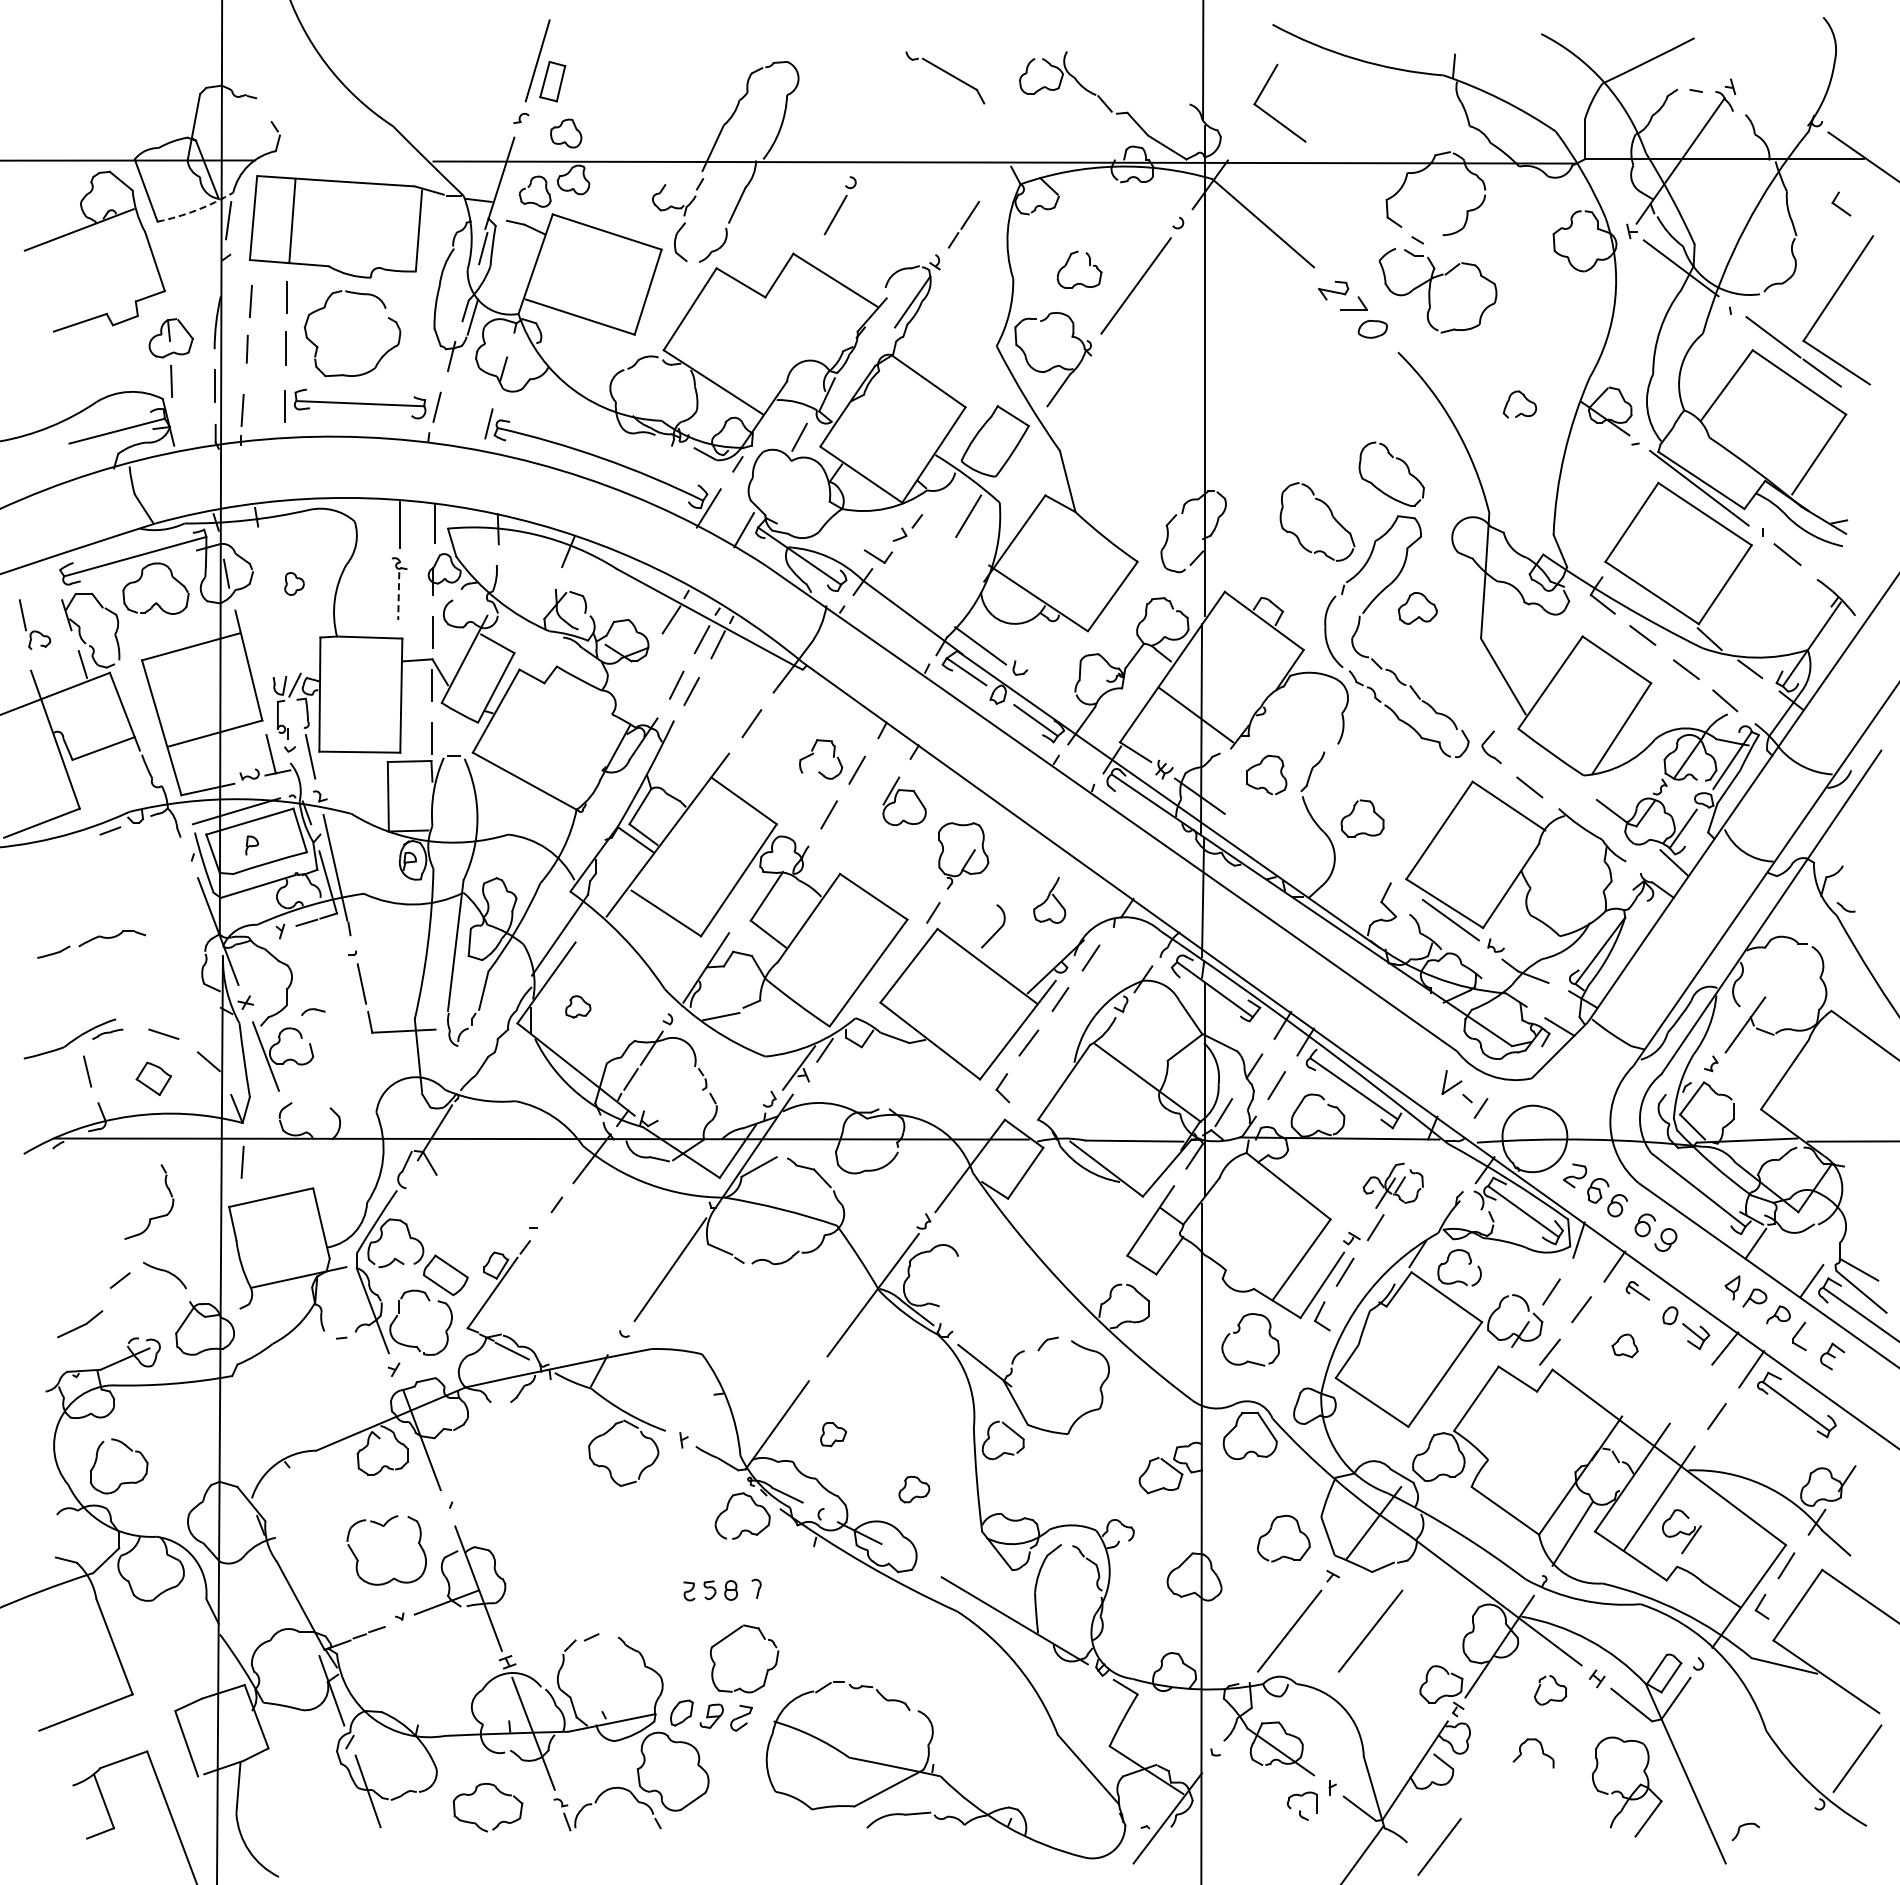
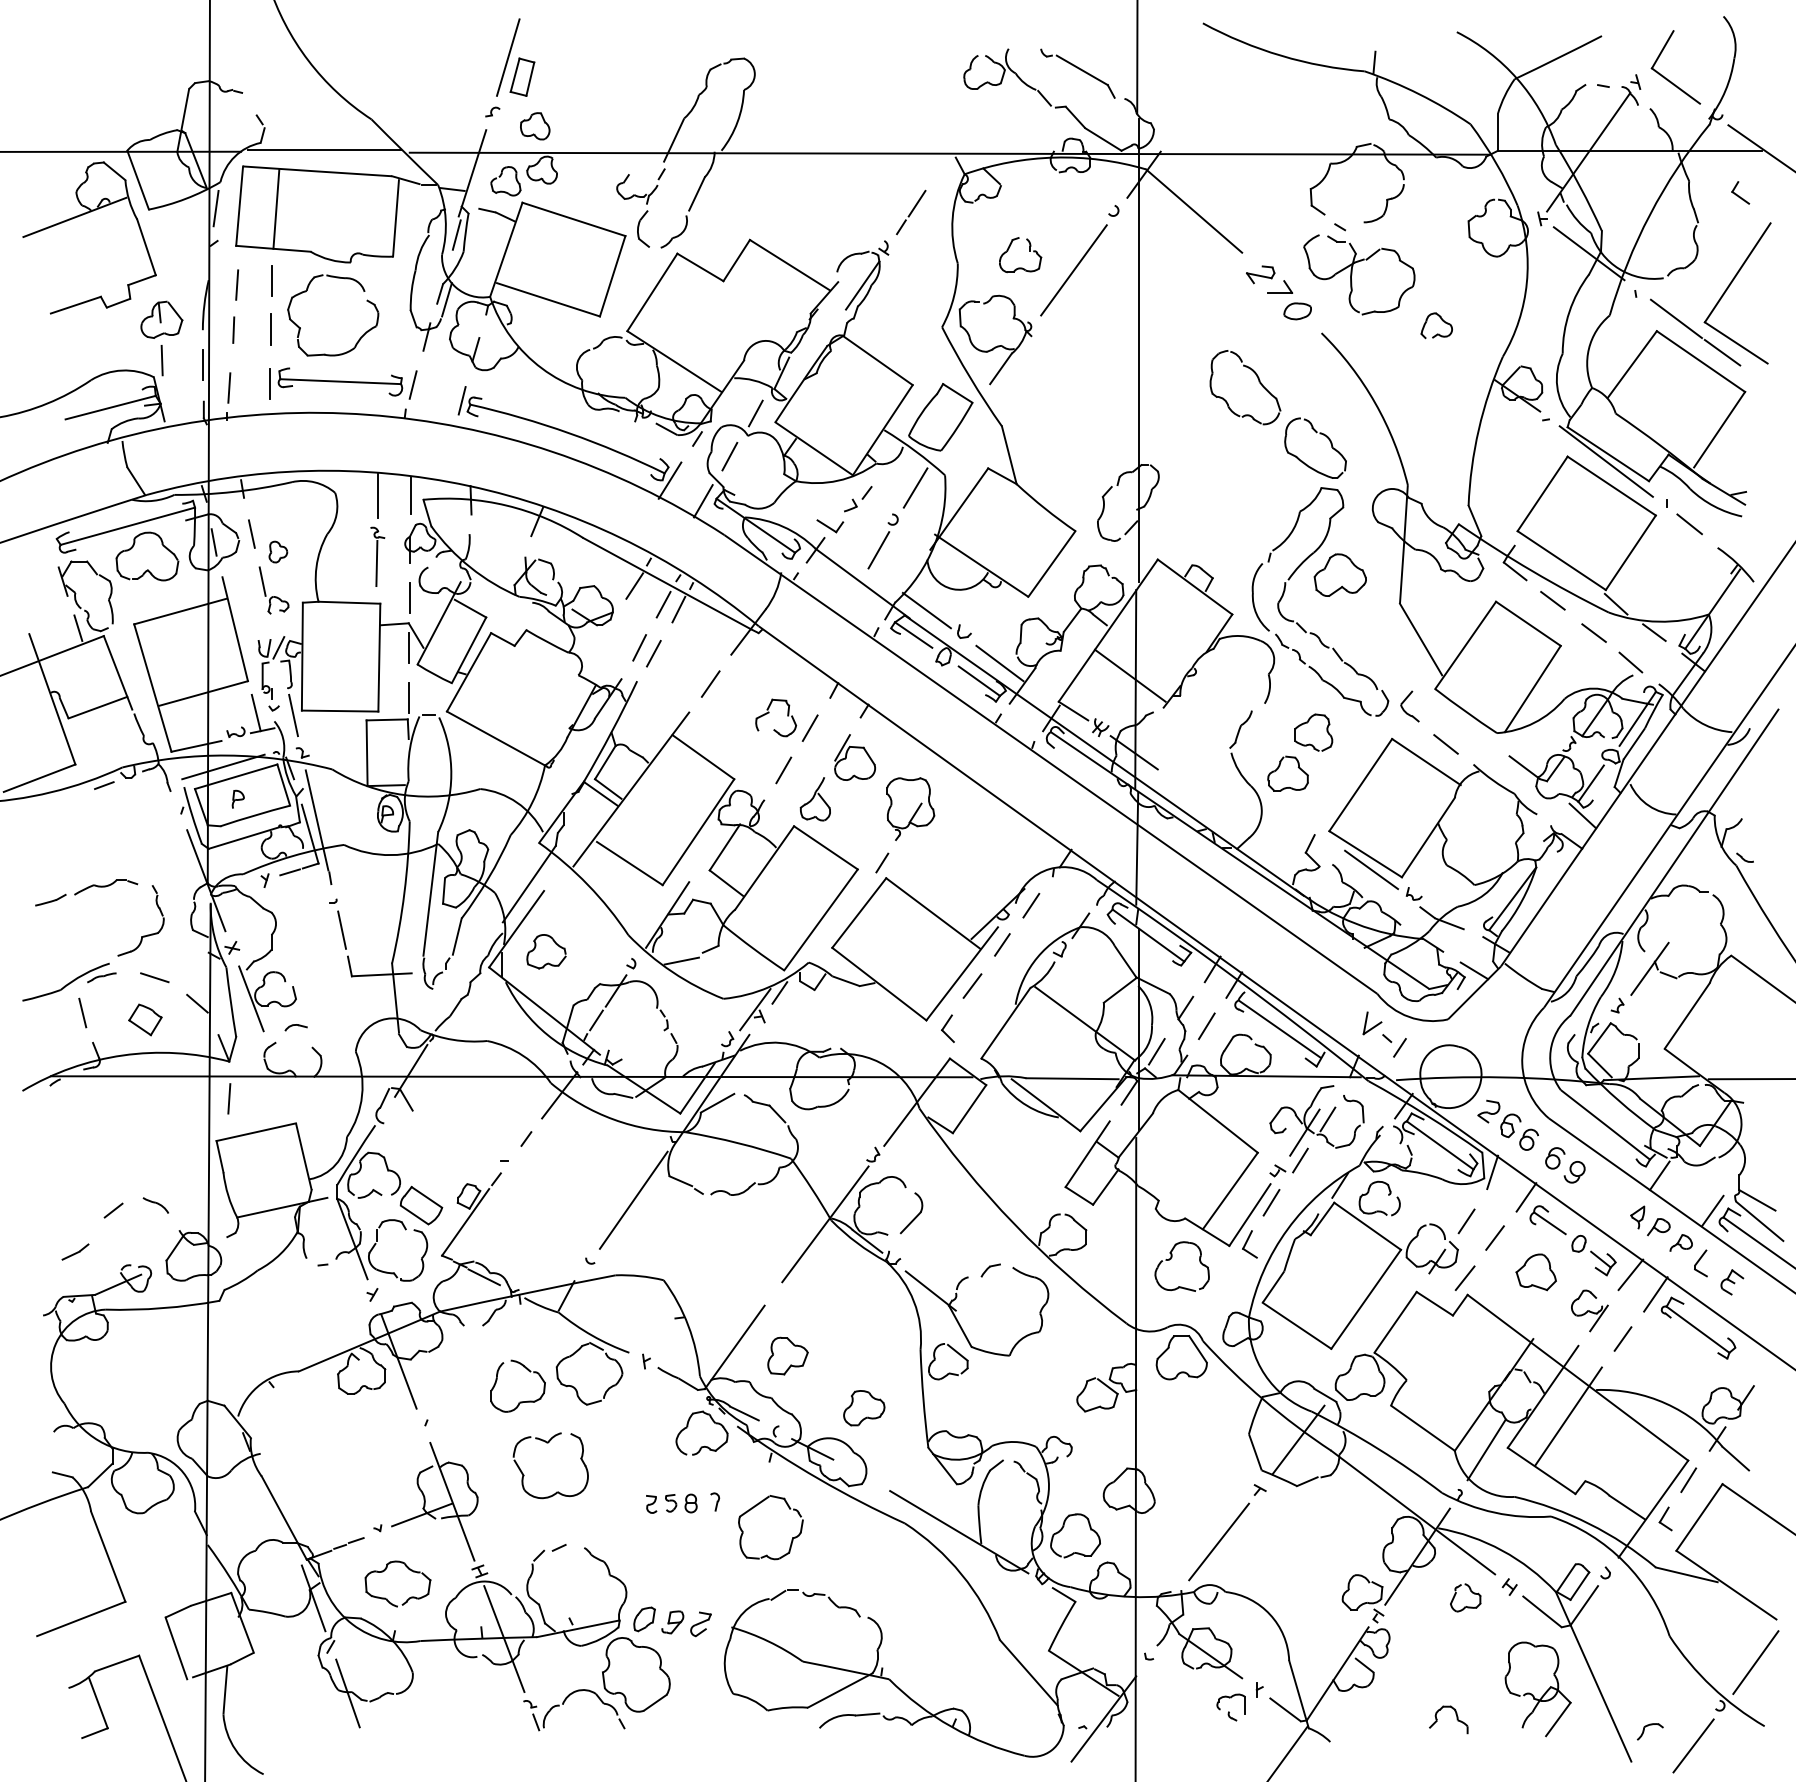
part: (945, 77) -> (1078, 73), moved
part: (1270, 114) -> (1667, 78), moved
line: (343, 158) -> (324, 149), added
part: (839, 205) -> (882, 541), moved
arc: (196, 210) -> (185, 199), dashed -> solid
part: (1525, 399) -> (1442, 320), moved
line: (771, 482) -> (729, 456), added
part: (1331, 515) -> (1258, 381), moved
line: (266, 564) -> (251, 533), added
line: (398, 596) -> (376, 563), dashed -> solid
part: (1417, 608) -> (1339, 575), size x1.43
part: (34, 624) -> (273, 590), moved
line: (1057, 701) -> (999, 663), added
part: (1261, 764) -> (1308, 722), moved
part: (1049, 900) -> (815, 799), moved
part: (993, 926) -> (911, 1213), moved
part: (578, 1006) -> (546, 951), size x1.67
part: (313, 1011) -> (296, 1027), moved
part: (1393, 1185) -> (1317, 1120), size x1.67
part: (152, 1217) -> (144, 935), moved
part: (164, 1274) -> (155, 1204), size x0.62
part: (1637, 1290) -> (1547, 1219), size x1.67
part: (79, 1324) -> (75, 1252), size x0.62
part: (1624, 1345) -> (1535, 1271), size x1.67
part: (833, 1434) -> (787, 1356), size x1.67
part: (121, 1482) -> (520, 1401), moved
part: (914, 1489) -> (864, 1408), size x1.43
part: (384, 1526) -> (548, 1443), moved
part: (1270, 1531) -> (1062, 1529), moved
part: (1681, 1531) -> (1589, 1310), moved
line: (1370, 1630) -> (1295, 1541), removed
part: (767, 1669) -> (792, 1537), moved
part: (1541, 1750) -> (1456, 1717), moved
part: (474, 1793) -> (385, 1570), moved
line: (1439, 1846) -> (1693, 1745), moved

